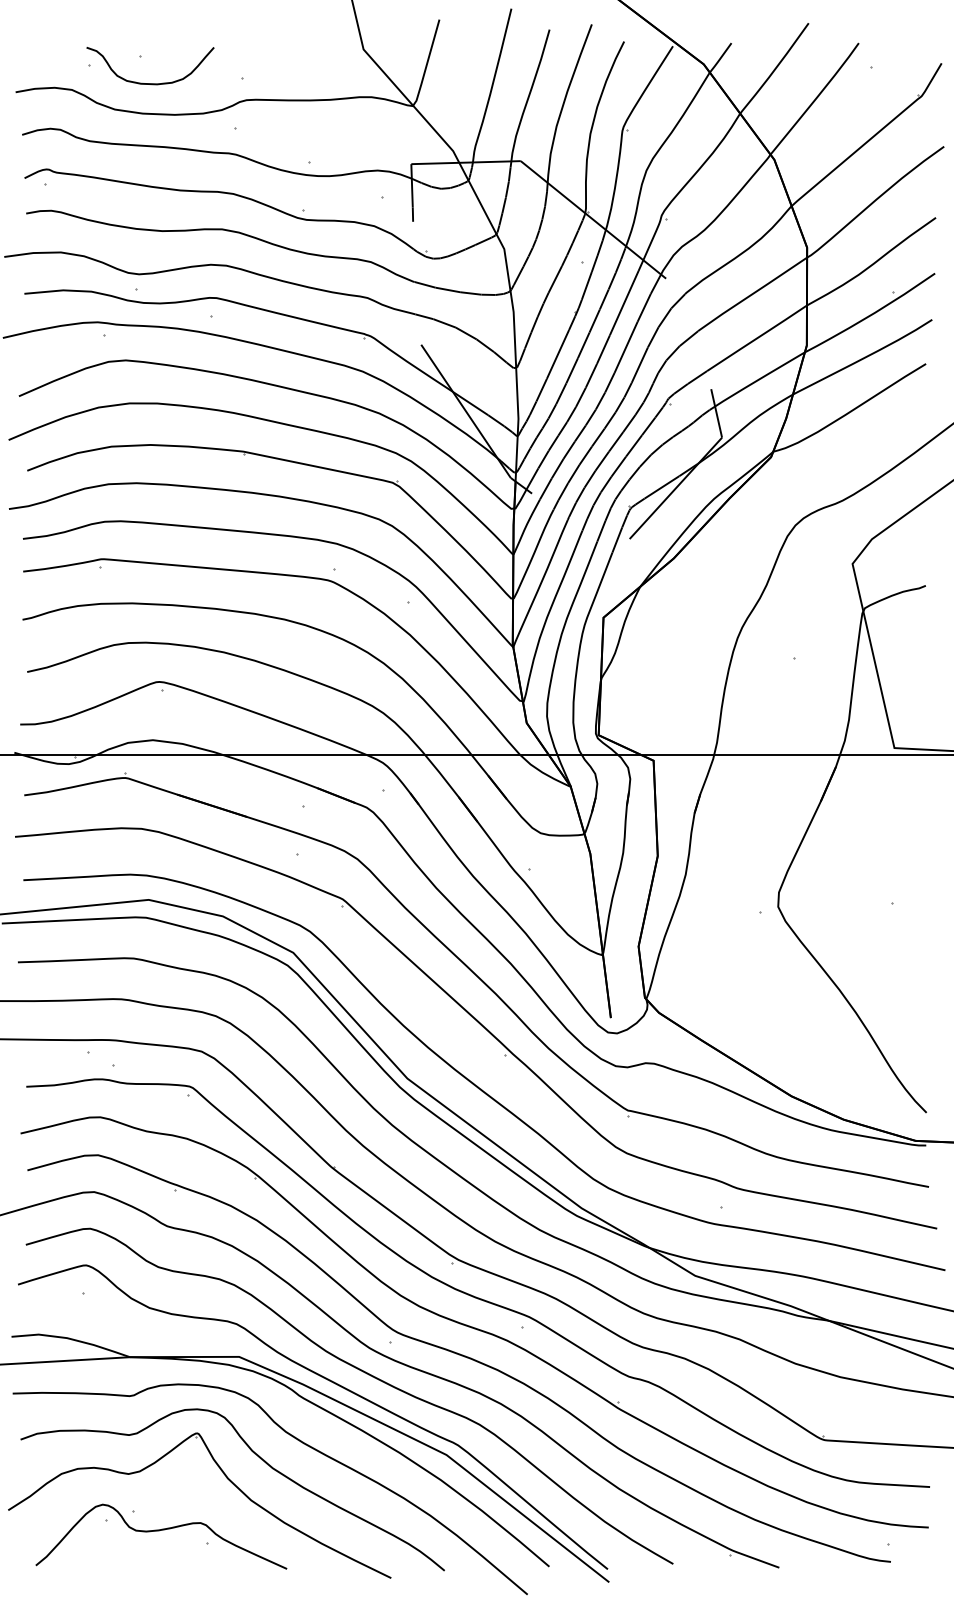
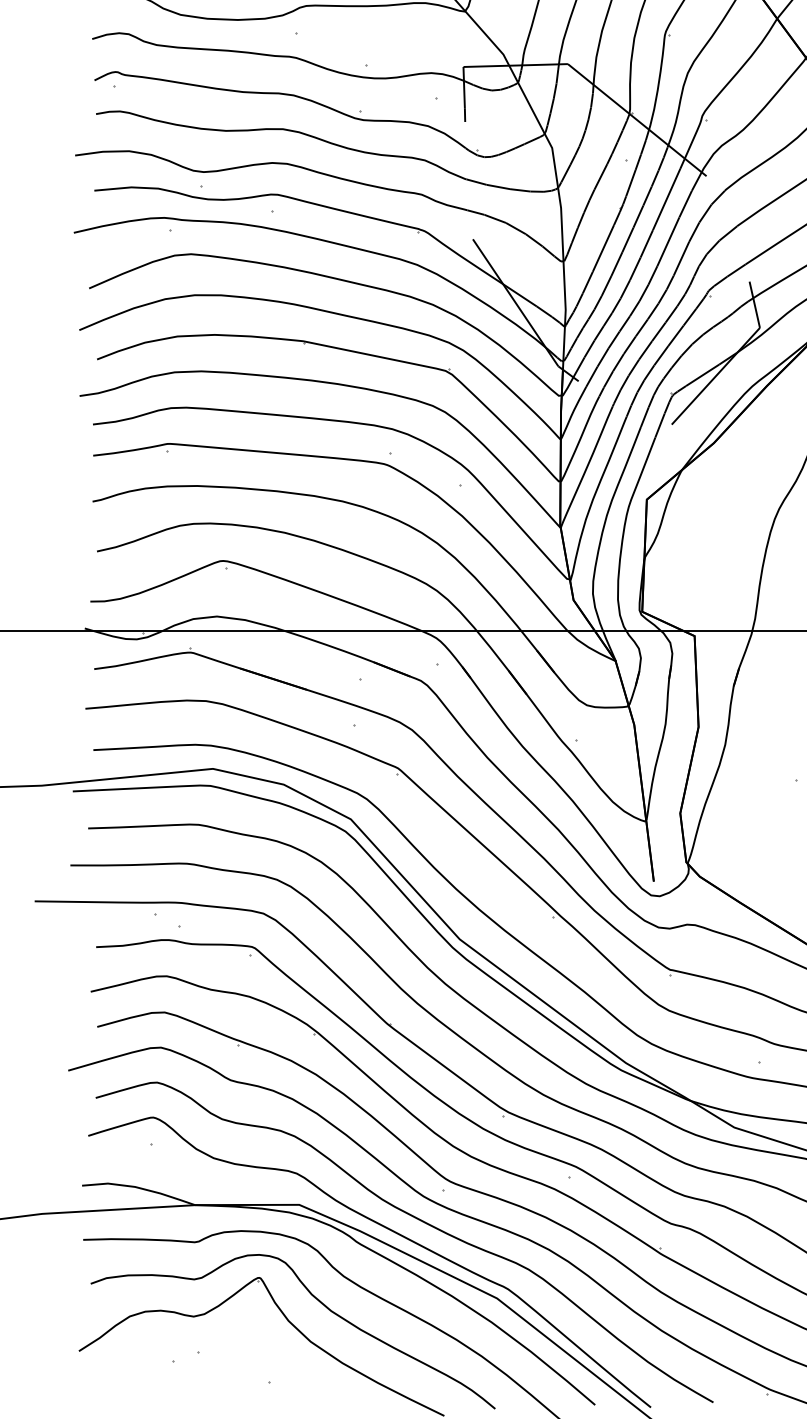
curve: (159, 1531) -> (223, 1371), removed

